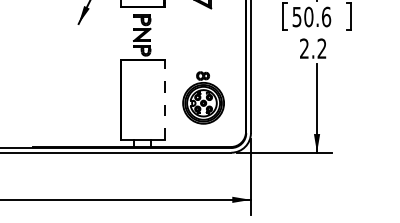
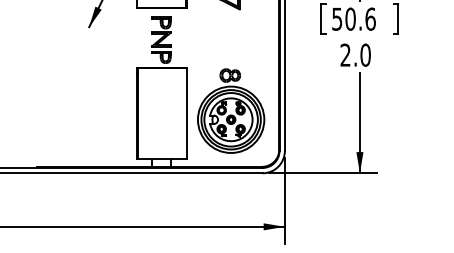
text: (321, 48) -> (364, 54), 2.2 -> 2.0
part: (203, 97) -> (230, 110), size x1.43
line: (164, 99) -> (186, 112), dashed -> solid

